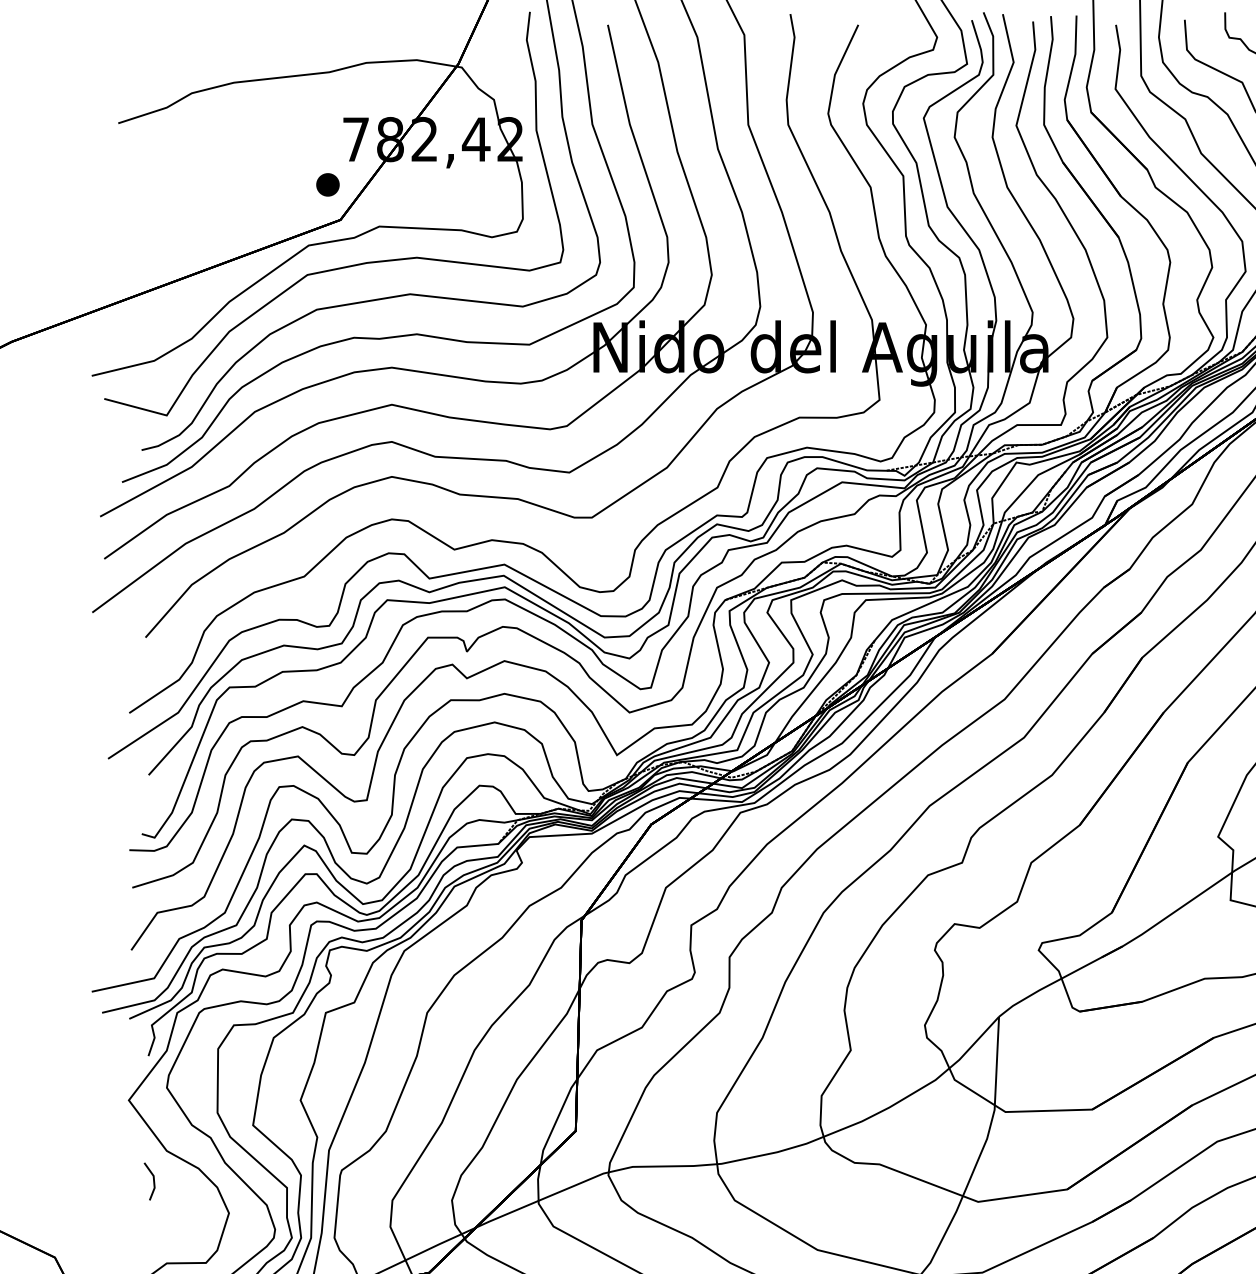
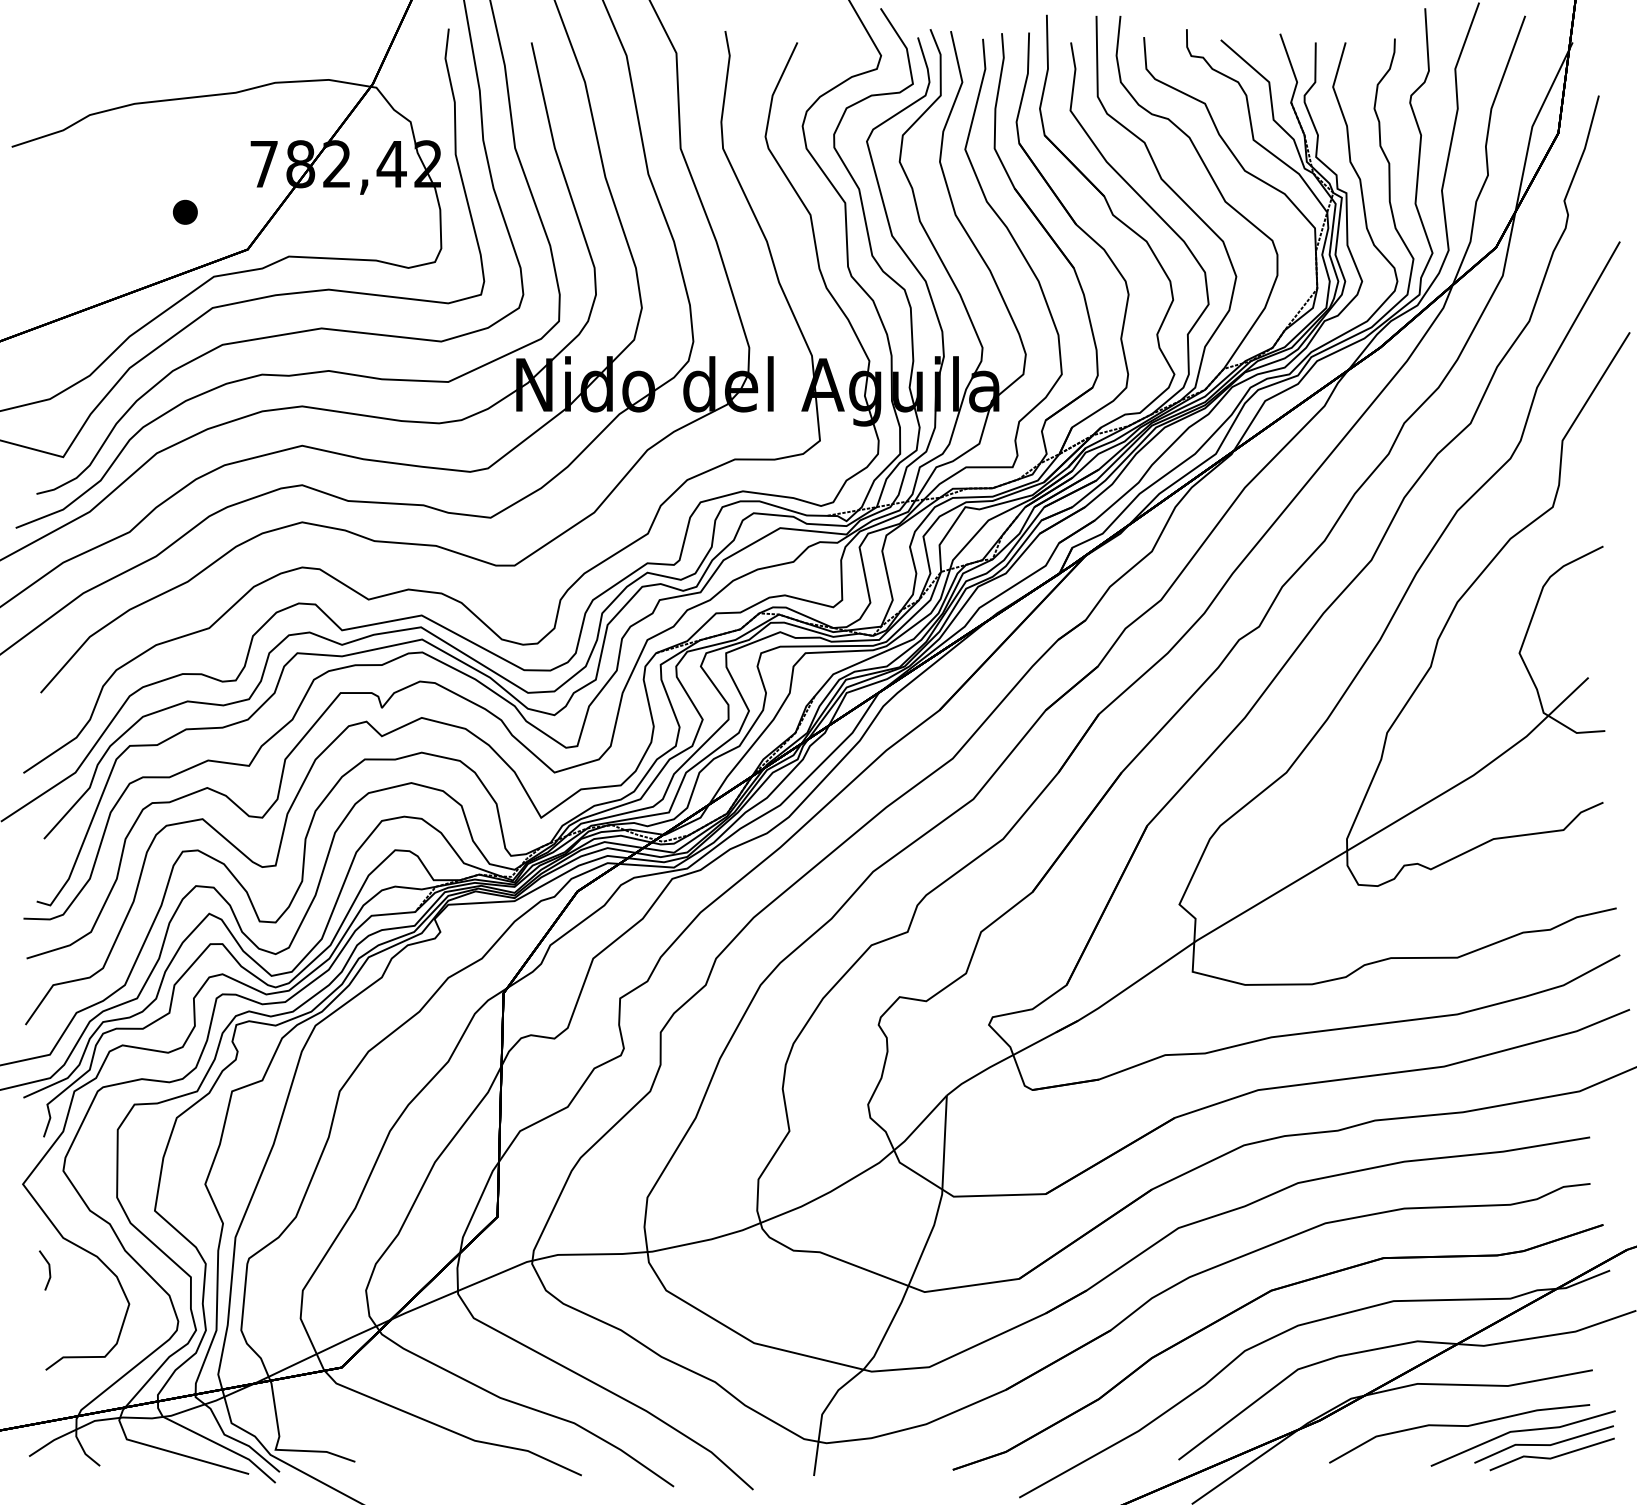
part: (328, 184) -> (185, 211), moved

